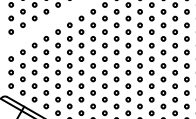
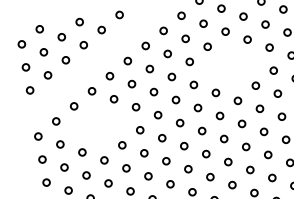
part: (127, 38) -> (230, 65), removed
part: (45, 58) -> (96, 125), removed

